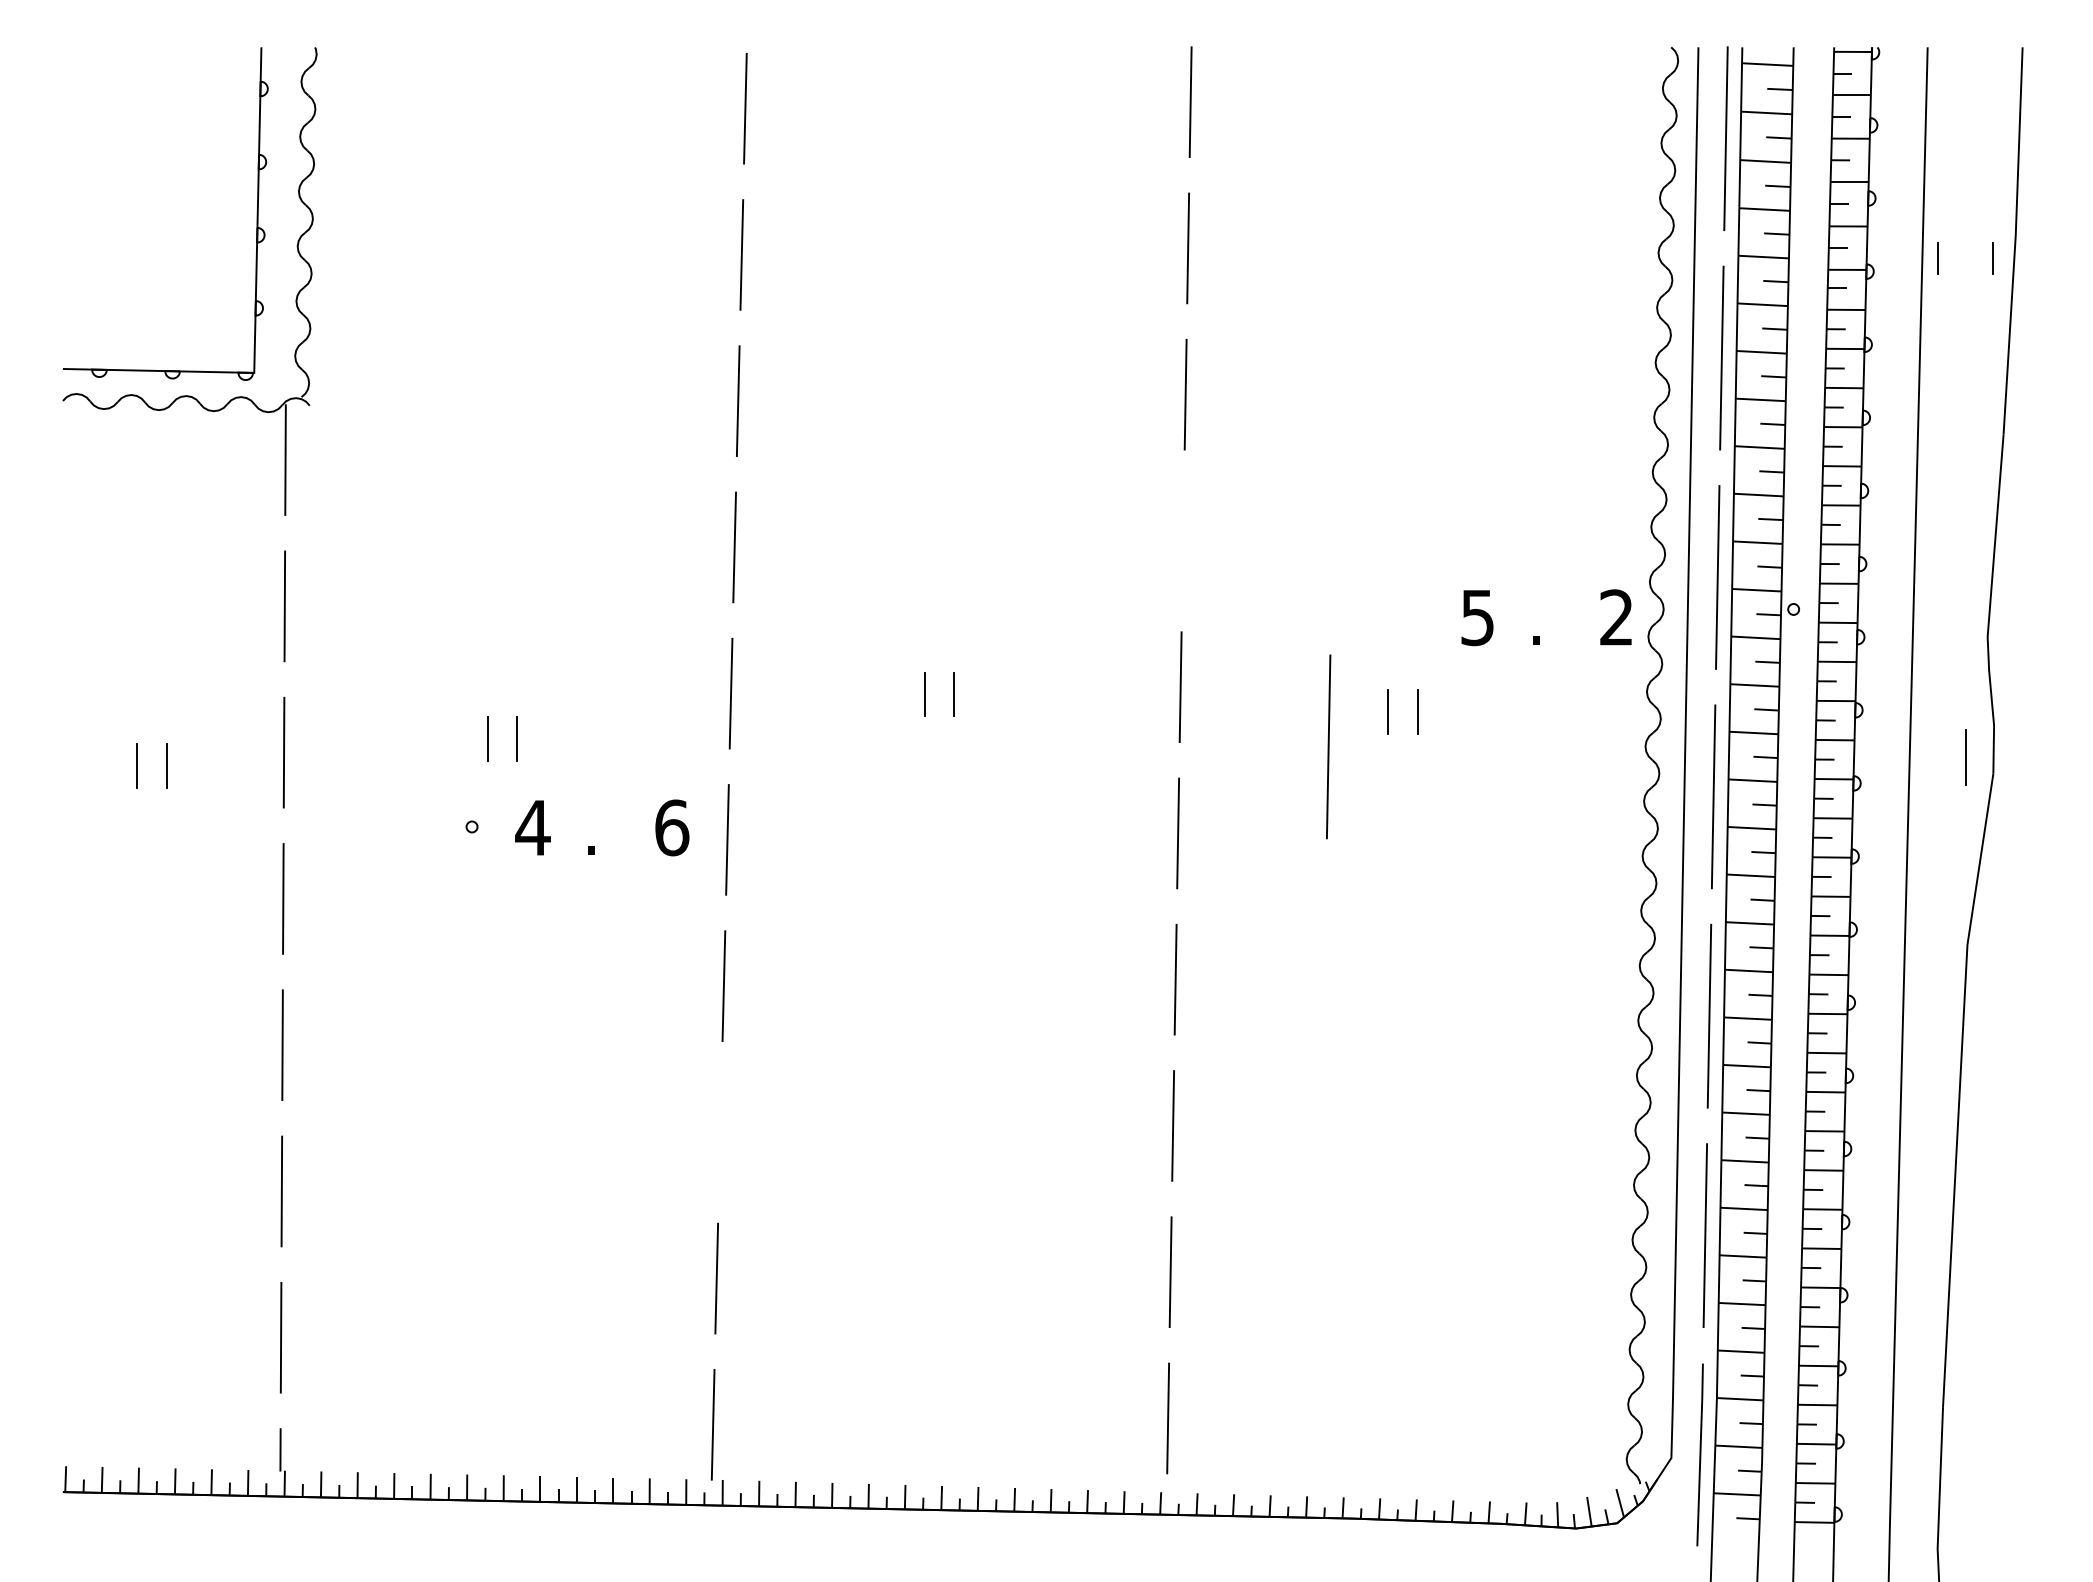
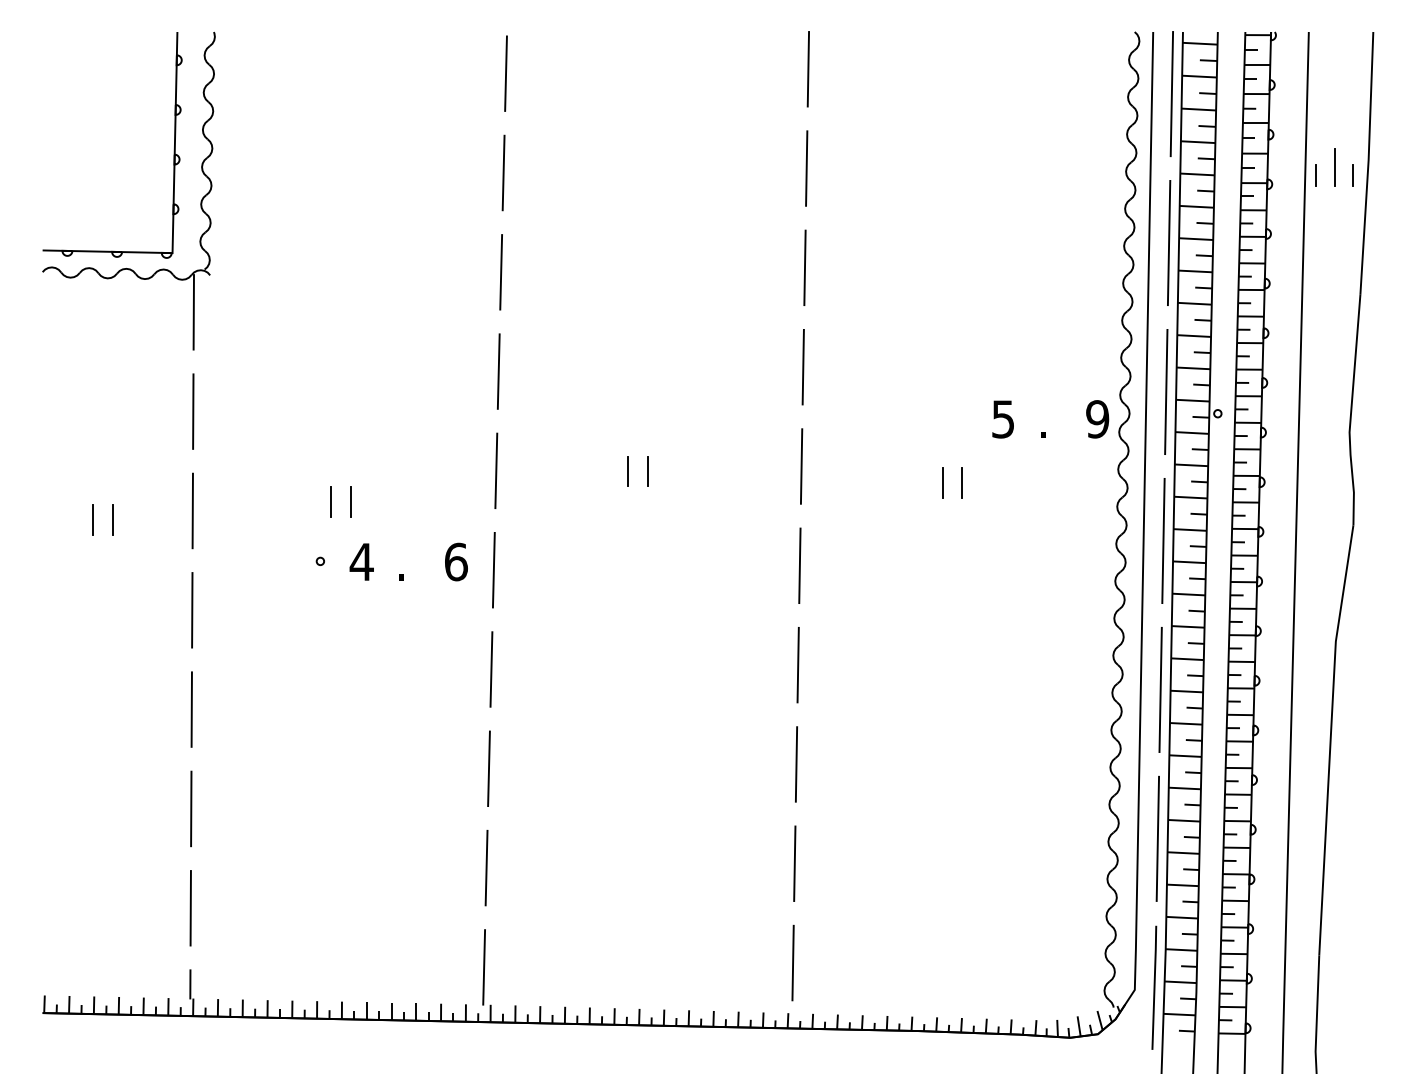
line: (1181, 541) -> (802, 367), added
text: (1616, 617) -> (1097, 419), 2 -> 9
line: (1329, 746) -> (902, 506), removed
line: (1965, 757) -> (1334, 167), moved
line: (719, 1131) -> (488, 768), added

